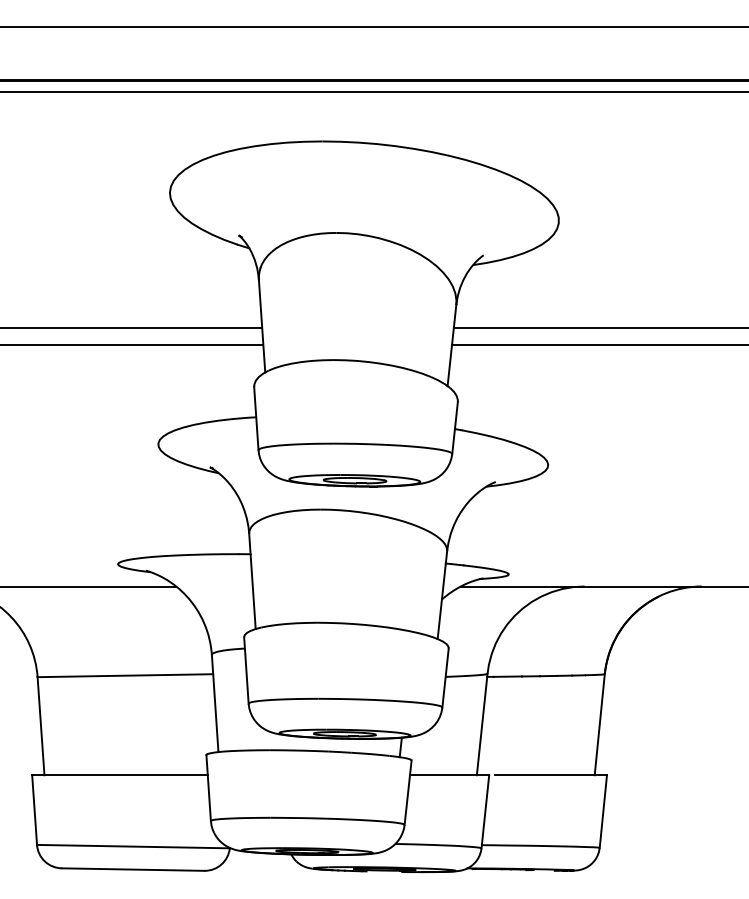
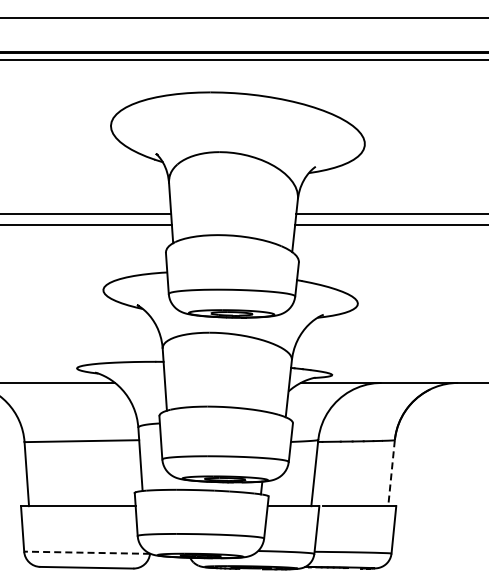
line: (599, 725) -> (391, 473), solid -> dashed
line: (134, 846) -> (87, 552), solid -> dashed

